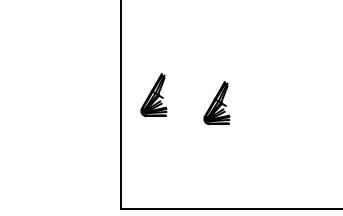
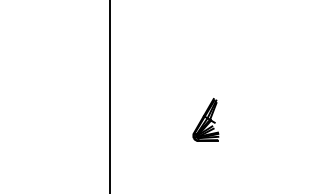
part: (153, 94) -> (142, 111), removed

